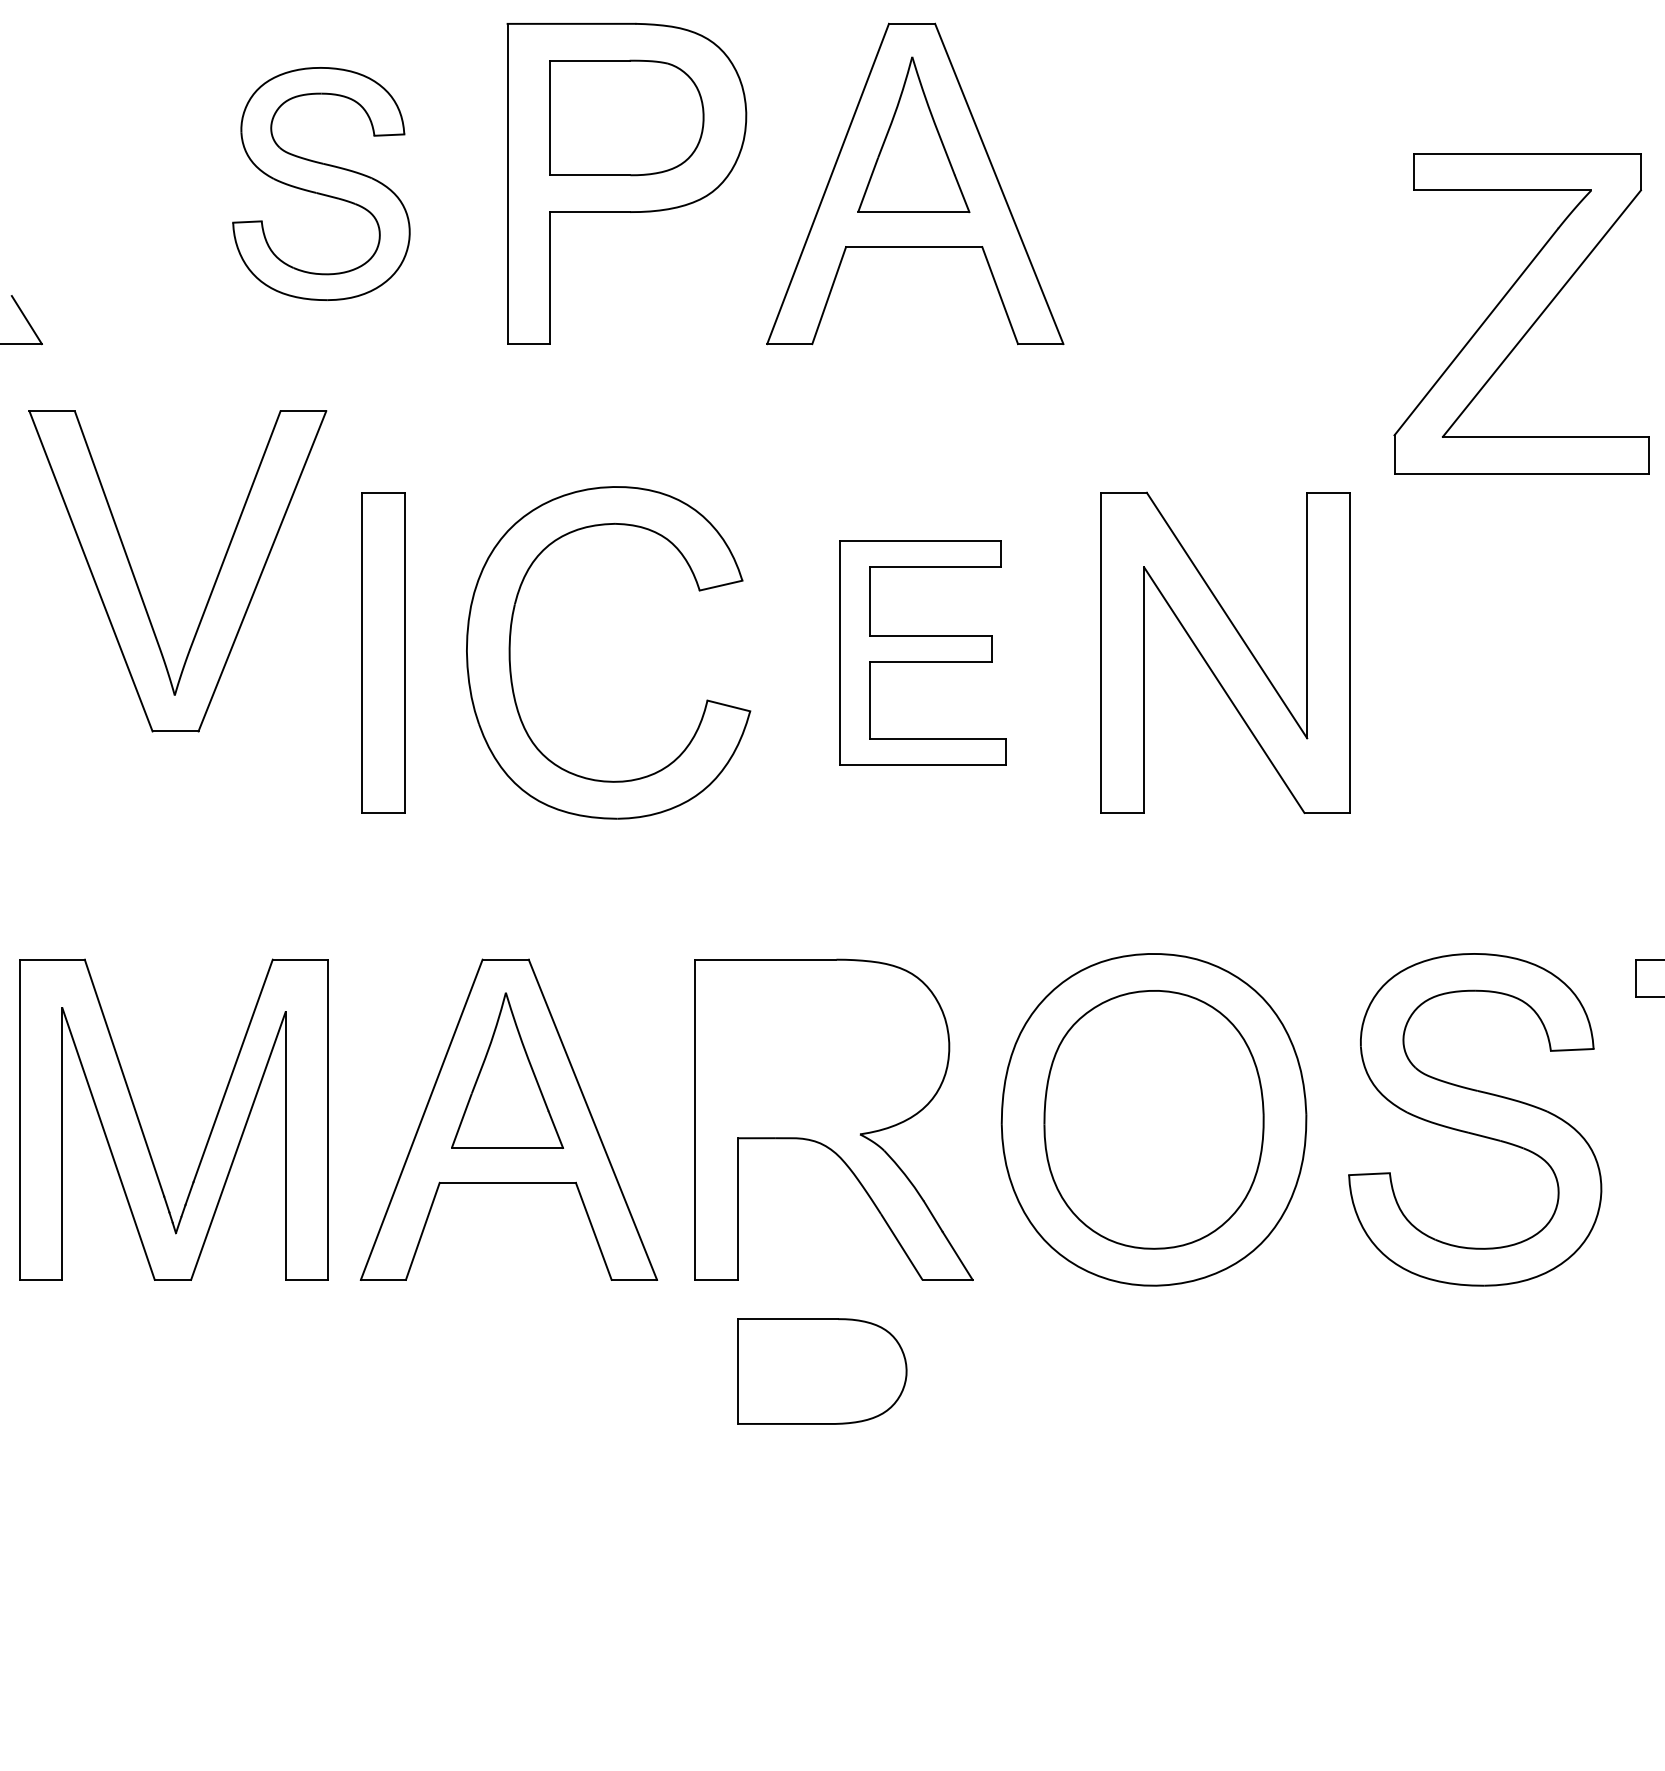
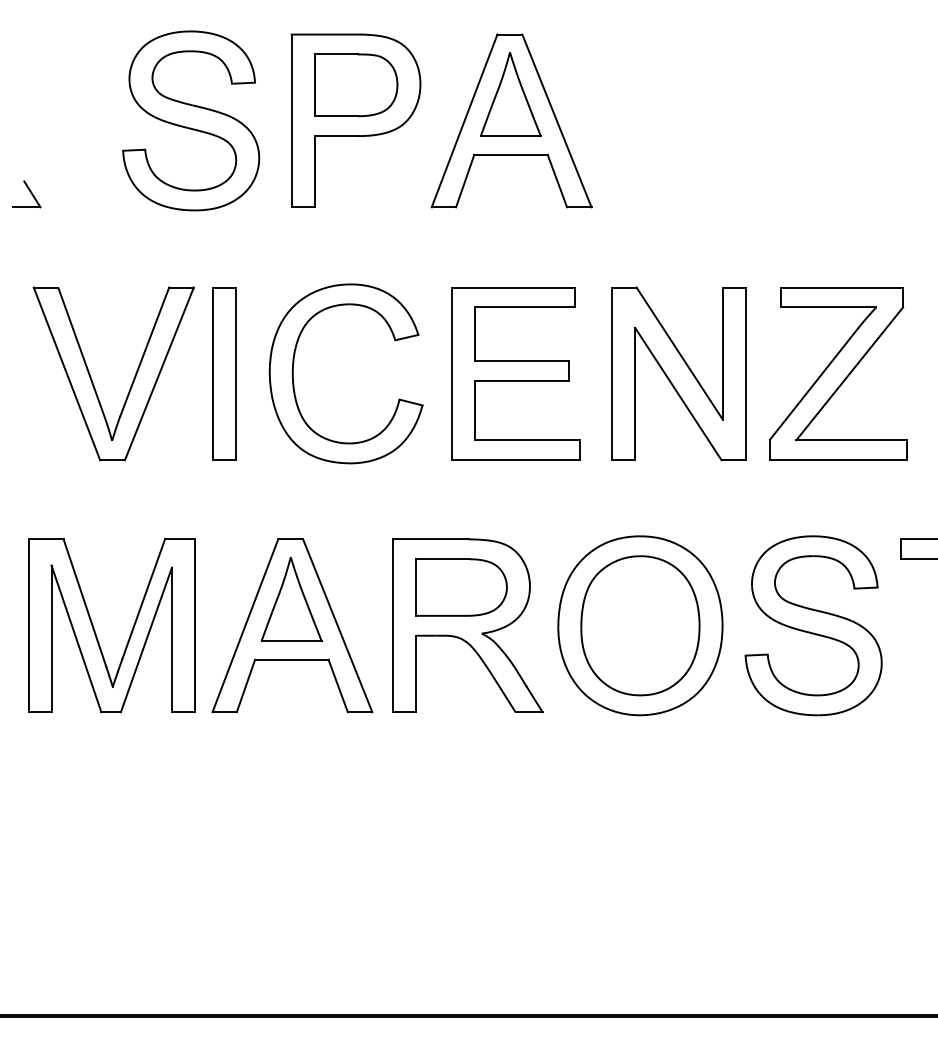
part: (321, 183) -> (191, 120), size x1.43
part: (1521, 312) -> (838, 373), moved
part: (212, 583) -> (132, 380), moved
part: (922, 652) -> (515, 373), size x1.43
part: (822, 1371) -> (461, 587), moved

